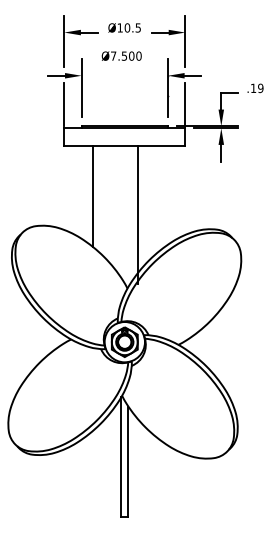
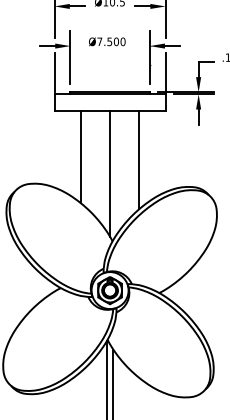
text: (121, 55) -> (107, 41), moved
line: (156, 199) -> (139, 159), added
line: (137, 214) -> (109, 173), moved

